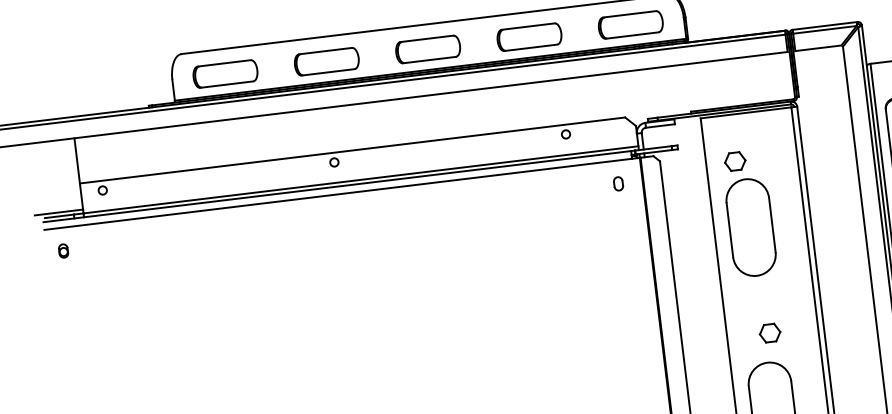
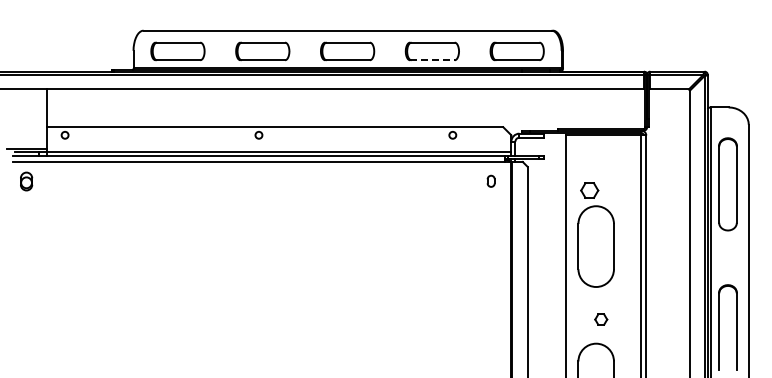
line: (530, 48) -> (432, 60), solid -> dashed
part: (748, 213) -> (595, 234), moved
part: (63, 250) -> (26, 180), size x1.6
part: (769, 333) -> (600, 319), size x0.7

